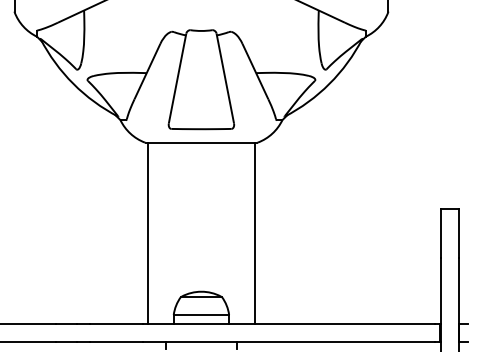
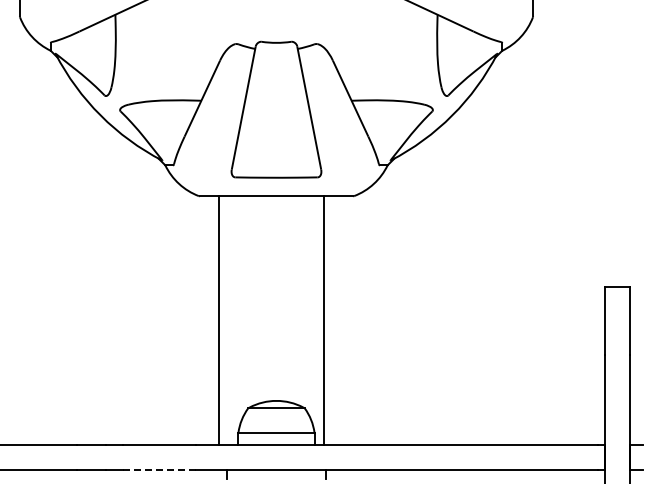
line: (147, 233) -> (218, 320), moved
line: (255, 233) -> (324, 320), moved
line: (116, 341) -> (159, 469), solid -> dashed

